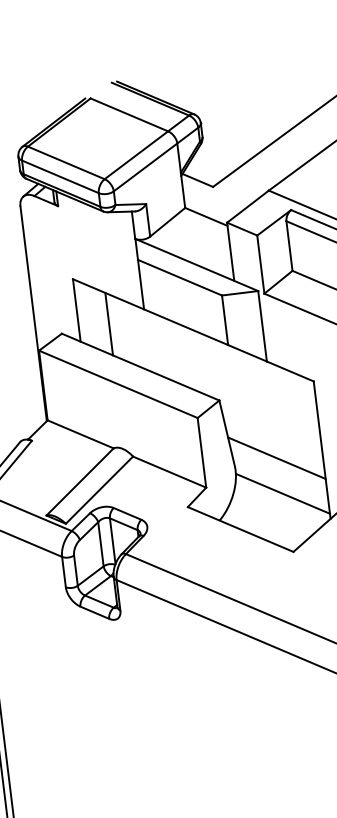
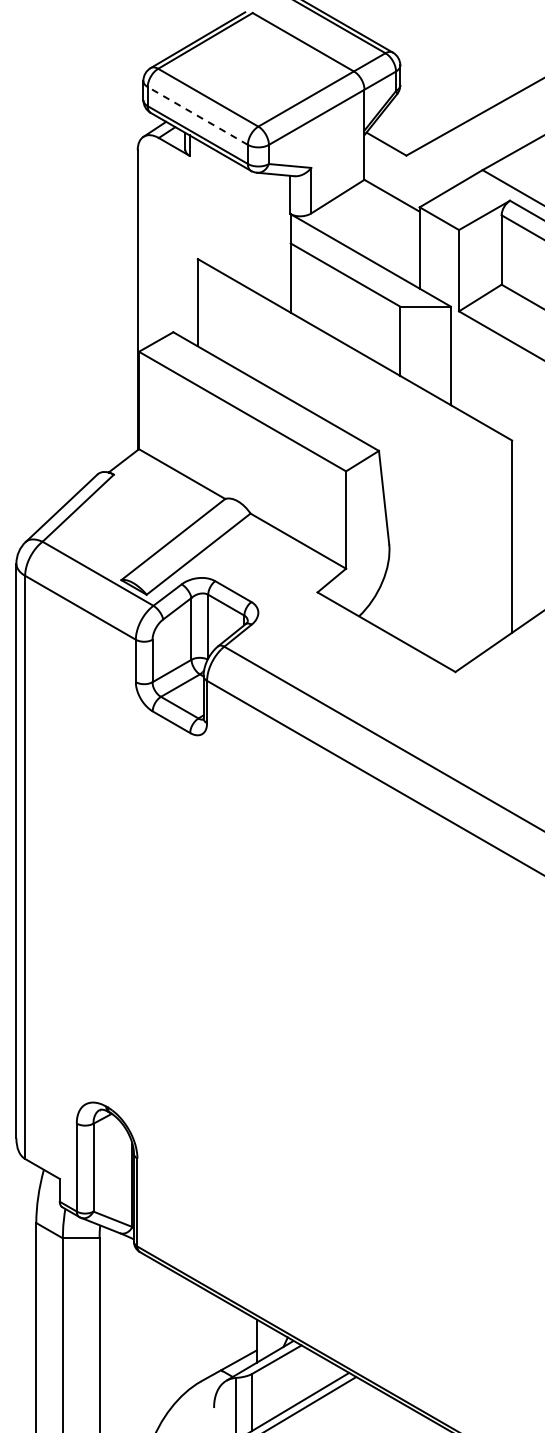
line: (60, 176) -> (197, 115), solid -> dashed
line: (109, 323) -> (240, 326), removed
line: (276, 457) -> (448, 539), removed
line: (282, 493) -> (450, 589), removed

